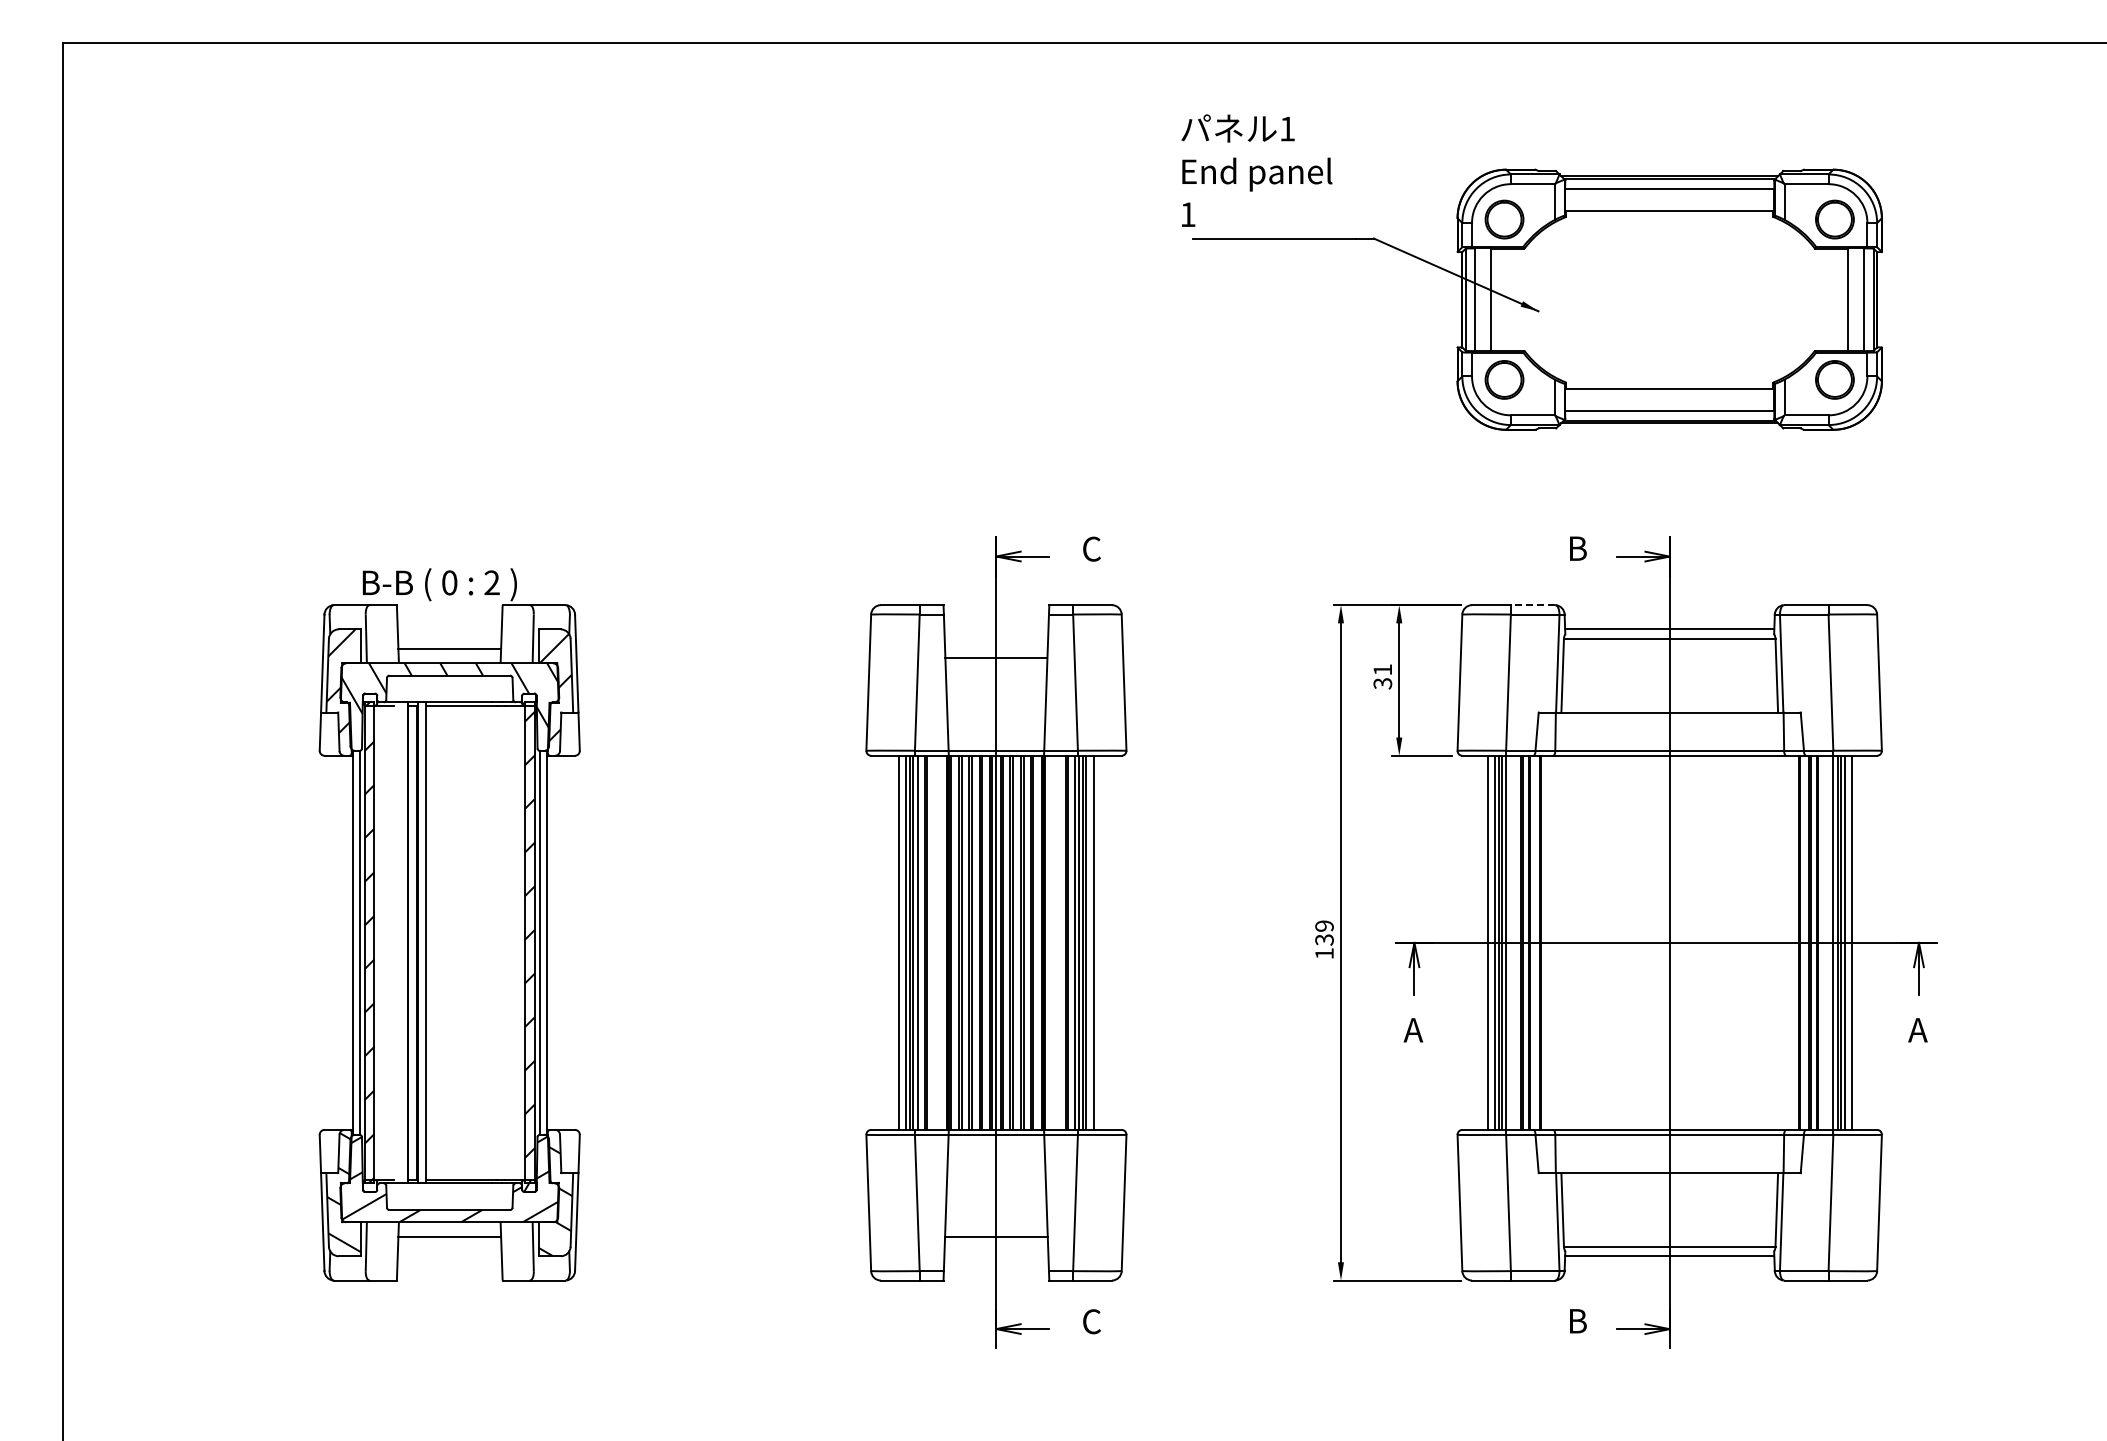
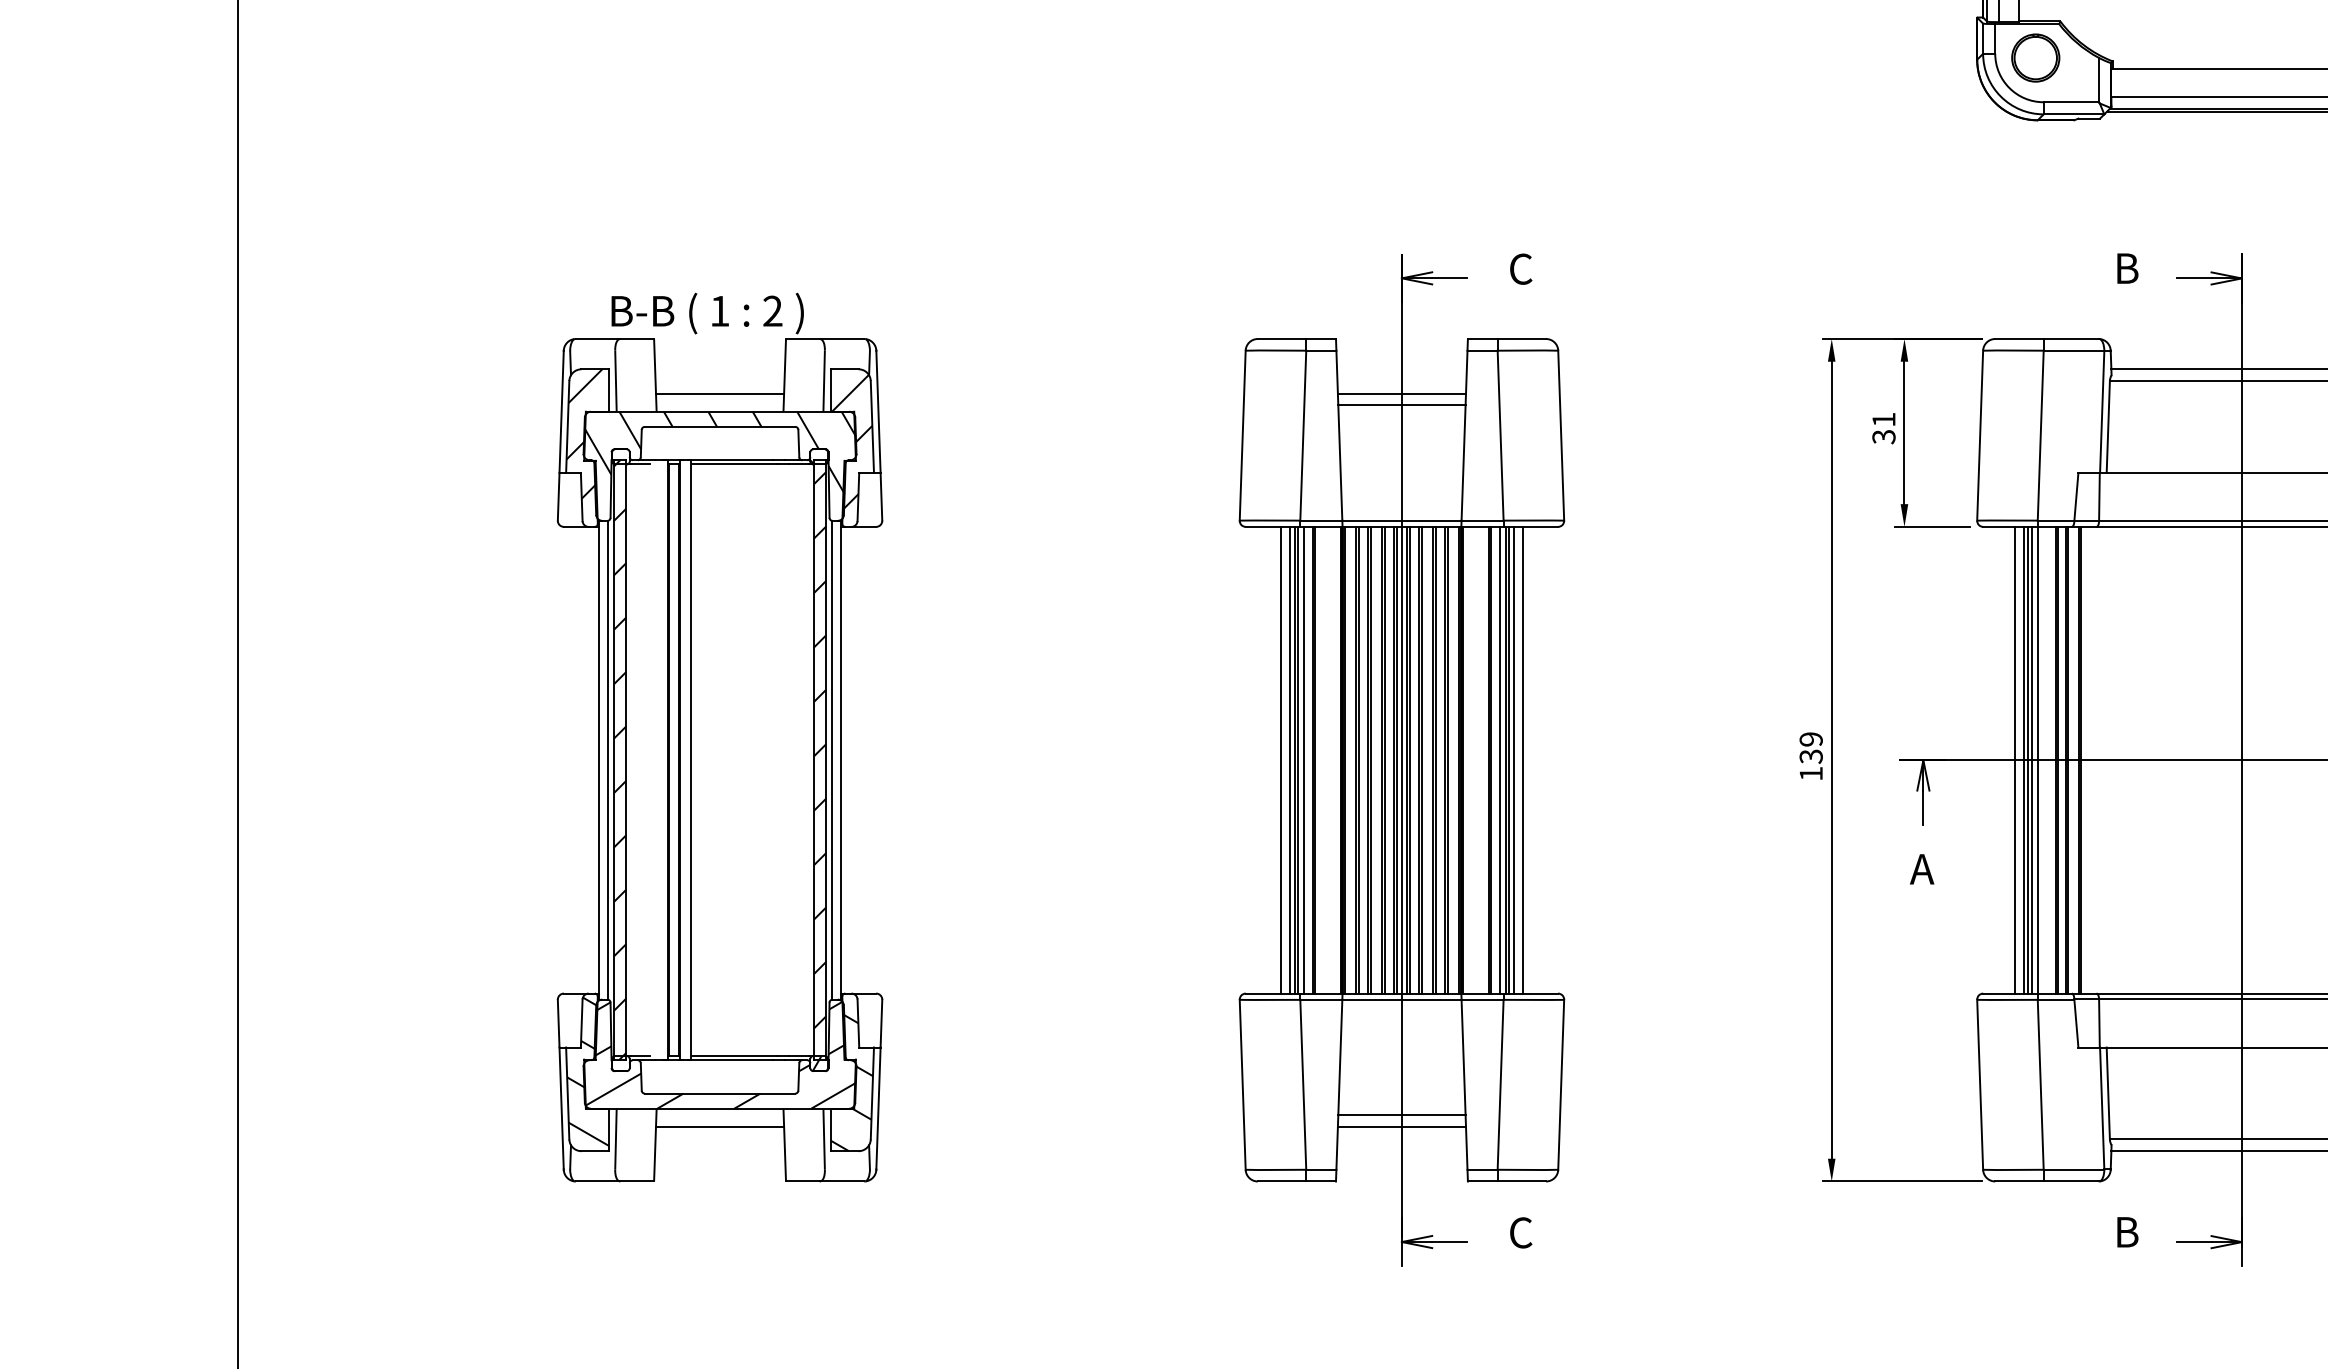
text: (449, 582) -> (719, 310), 0 -> 1
line: (1532, 605) -> (2070, 339), dashed -> solid
line: (996, 648) -> (1402, 393), added
line: (996, 1227) -> (1402, 1115), added

